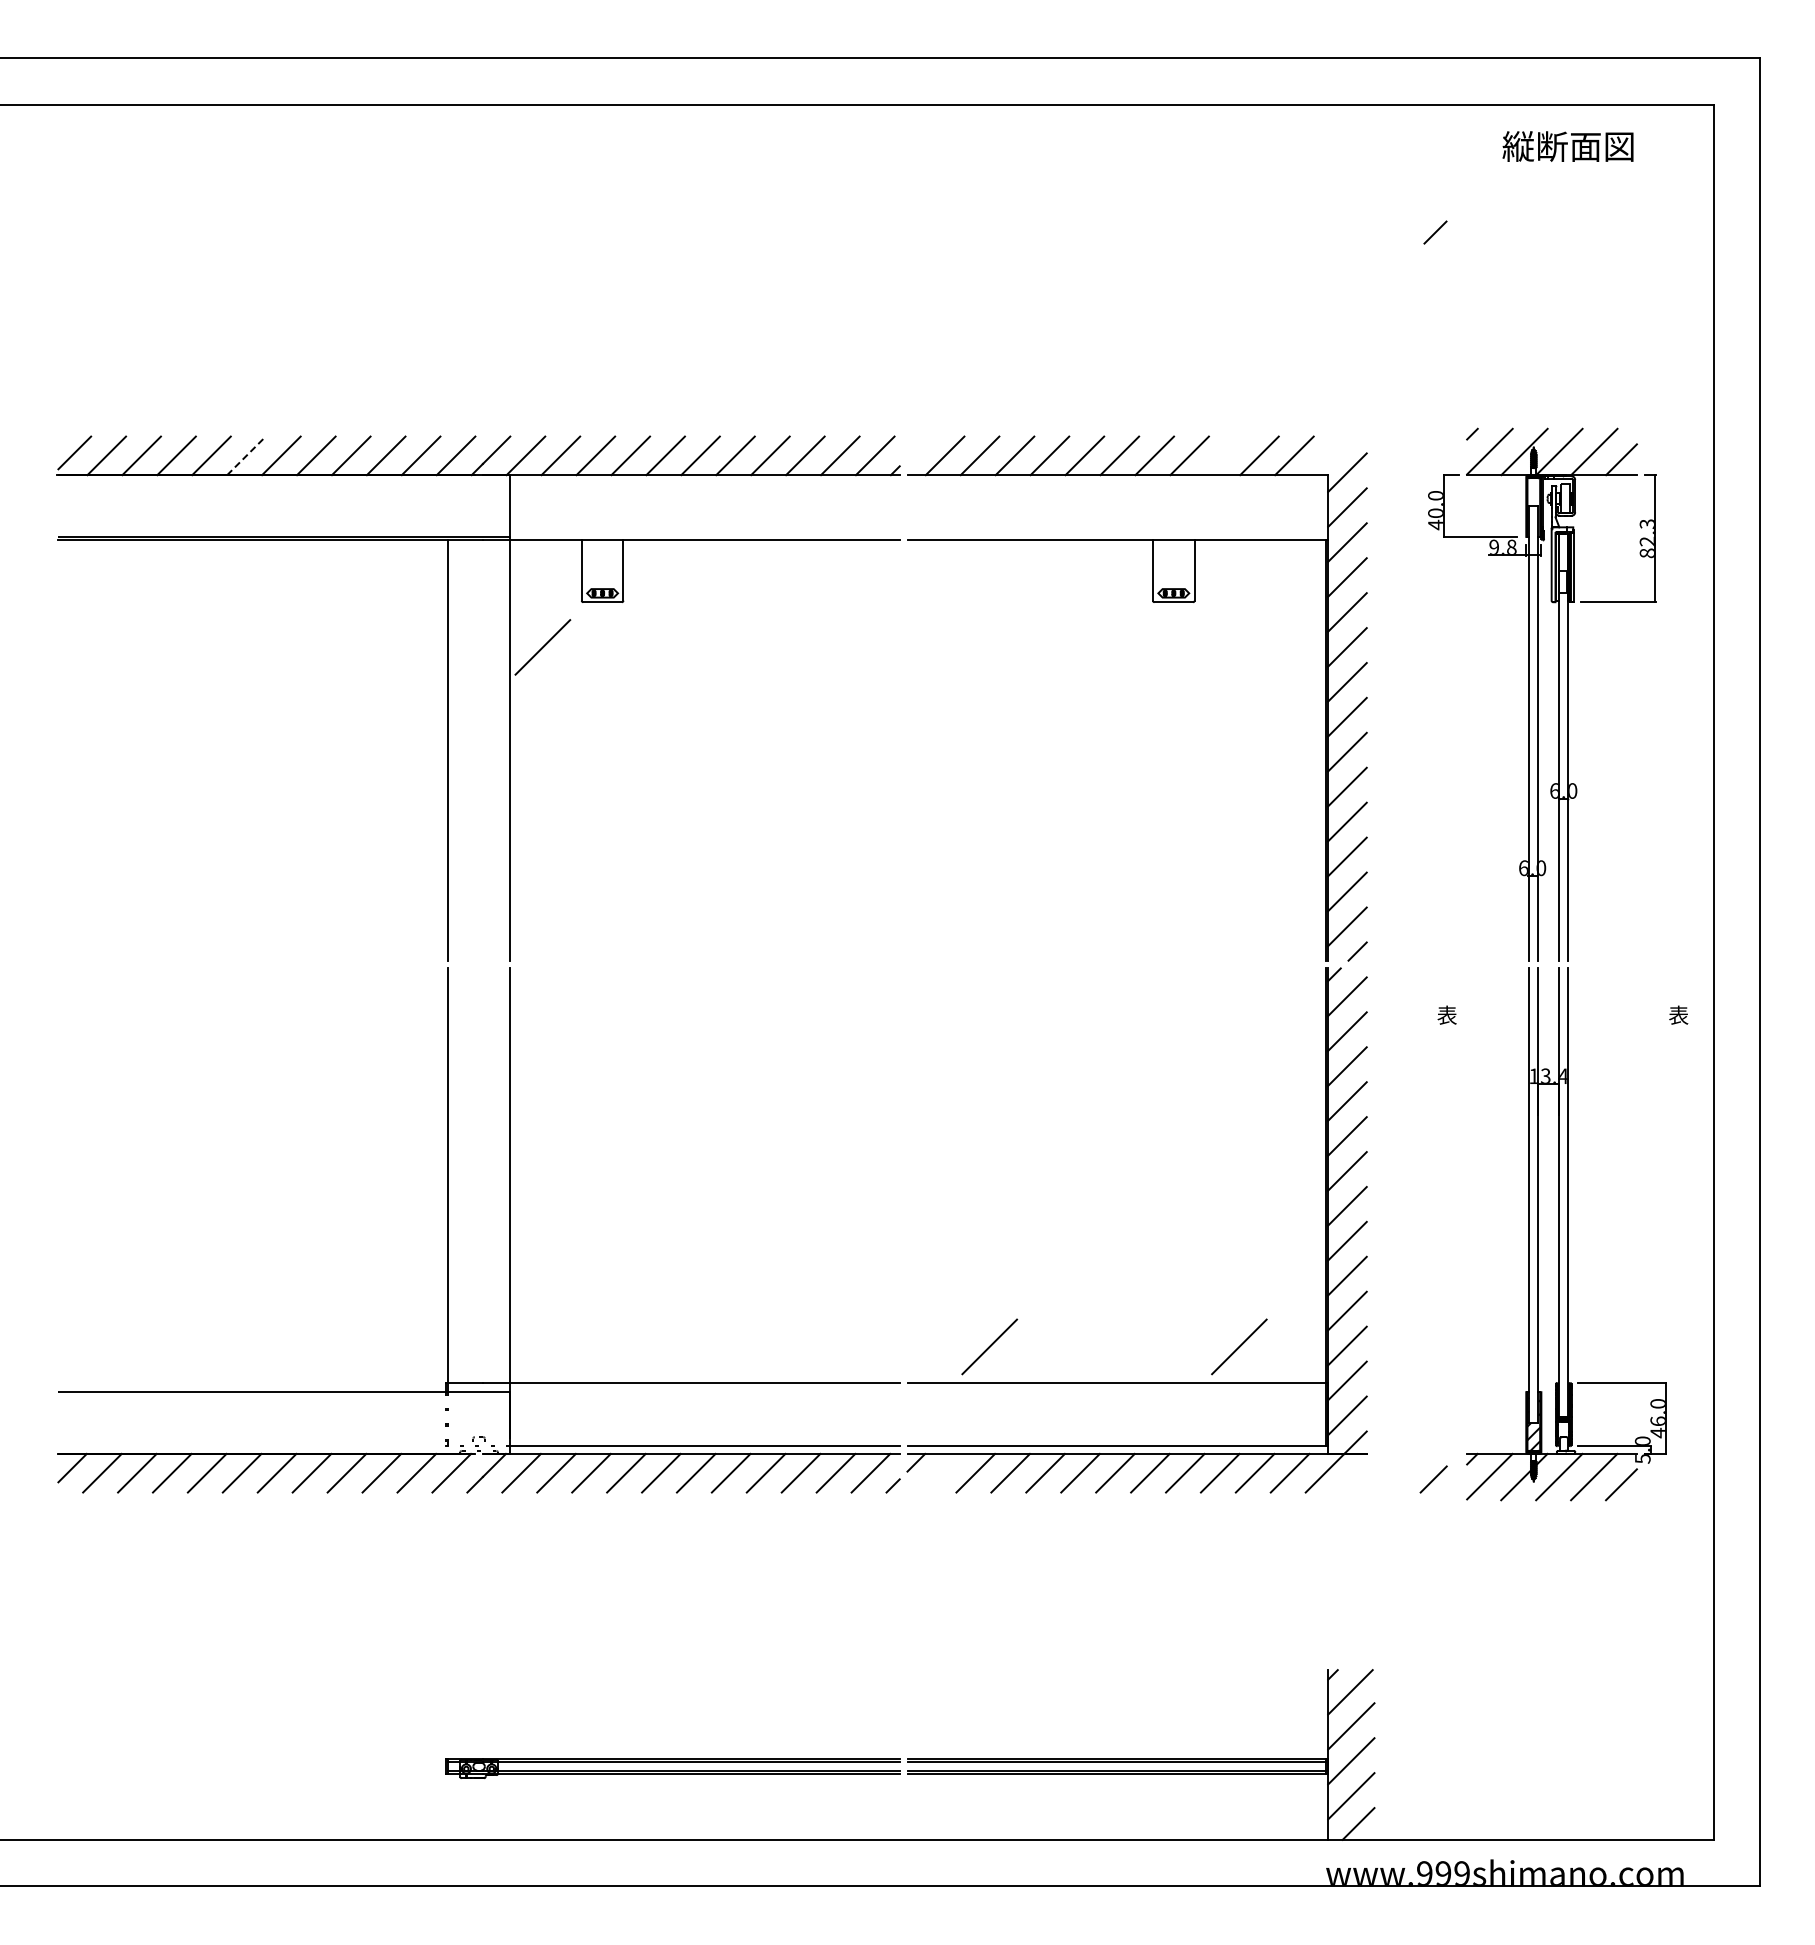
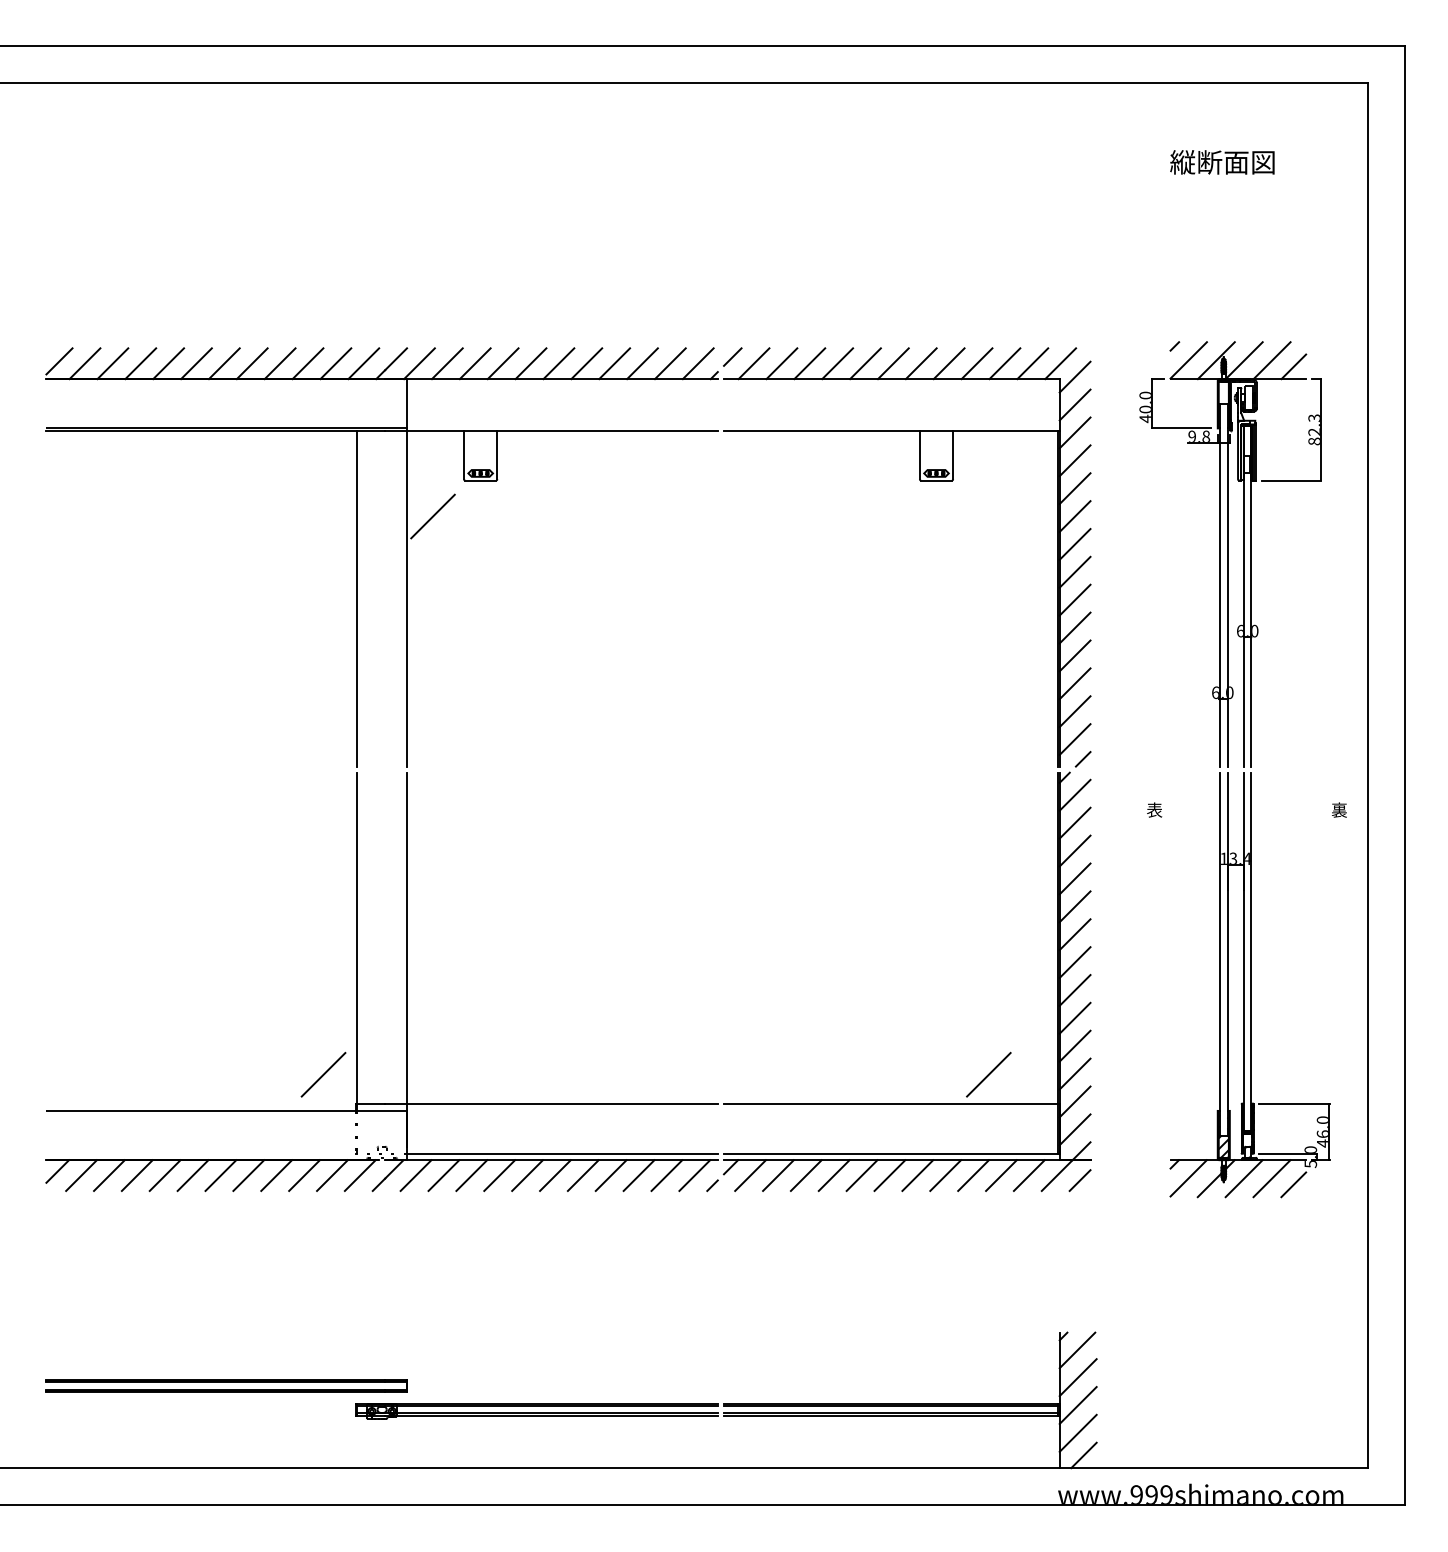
text: (1567, 146) -> (1221, 162), moved
line: (1435, 232) -> (732, 357), moved
line: (246, 455) -> (196, 363), dashed -> solid
line: (1224, 455) -> (976, 363), added
line: (1329, 455) -> (1060, 363), added
text: (1678, 1015) -> (1339, 810), 表 -> 裏
line: (989, 1346) -> (323, 1074), moved
line: (940, 1472) -> (750, 1175), added
line: (1433, 1479) -> (1079, 1180), moved
part: (283, 1736) -> (226, 1385), added

